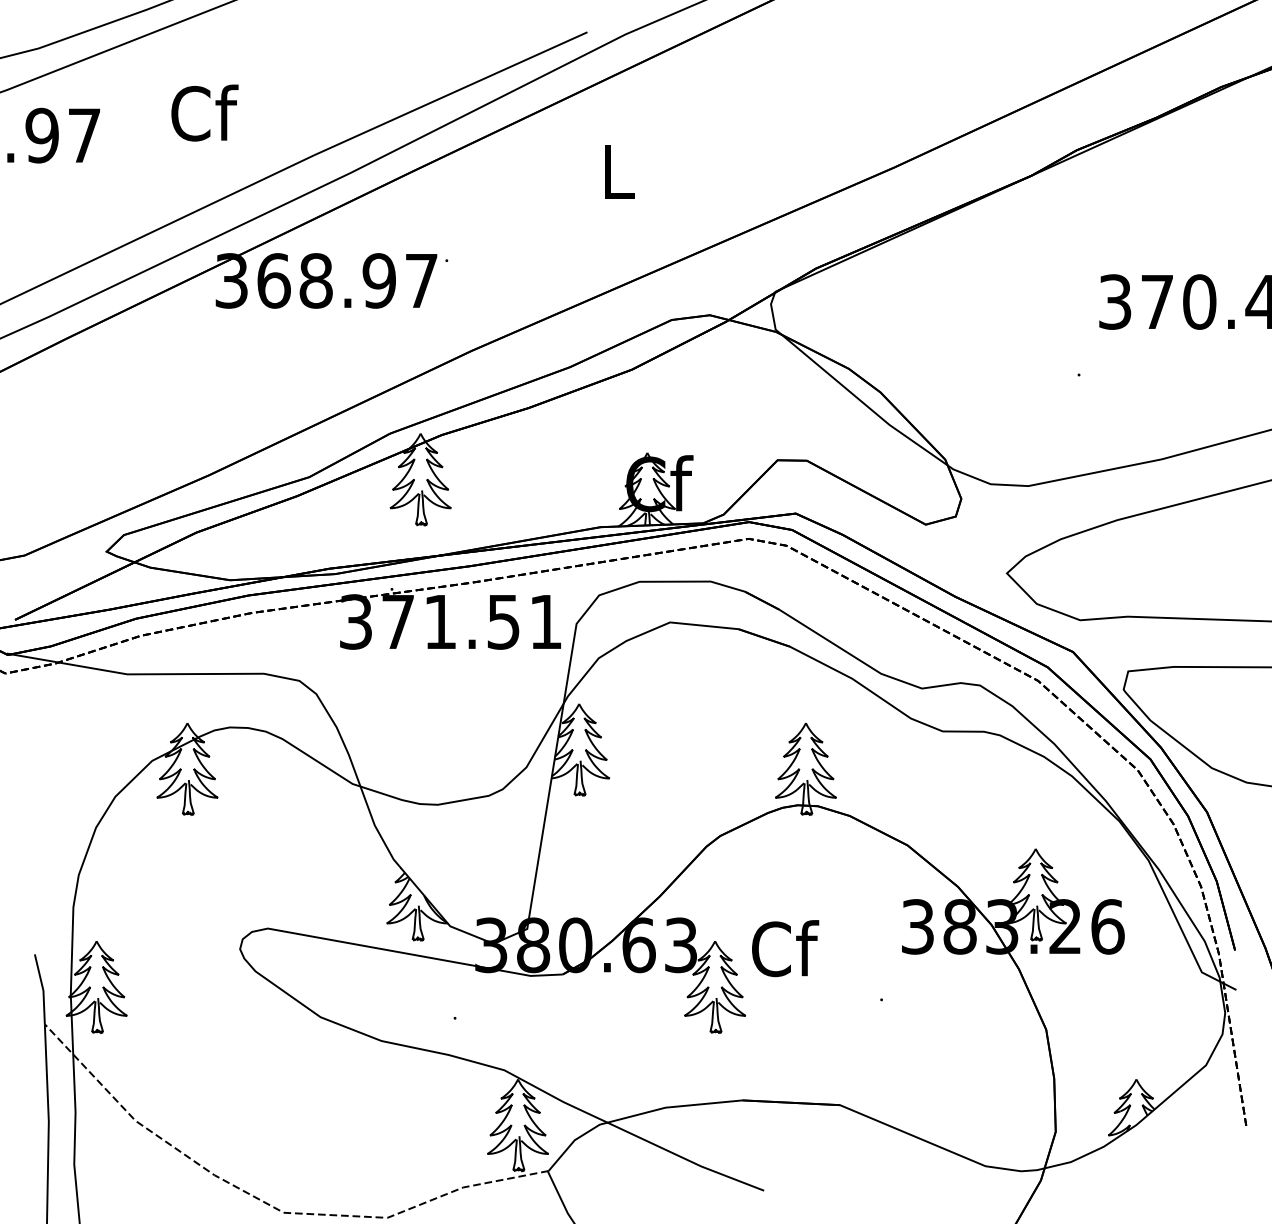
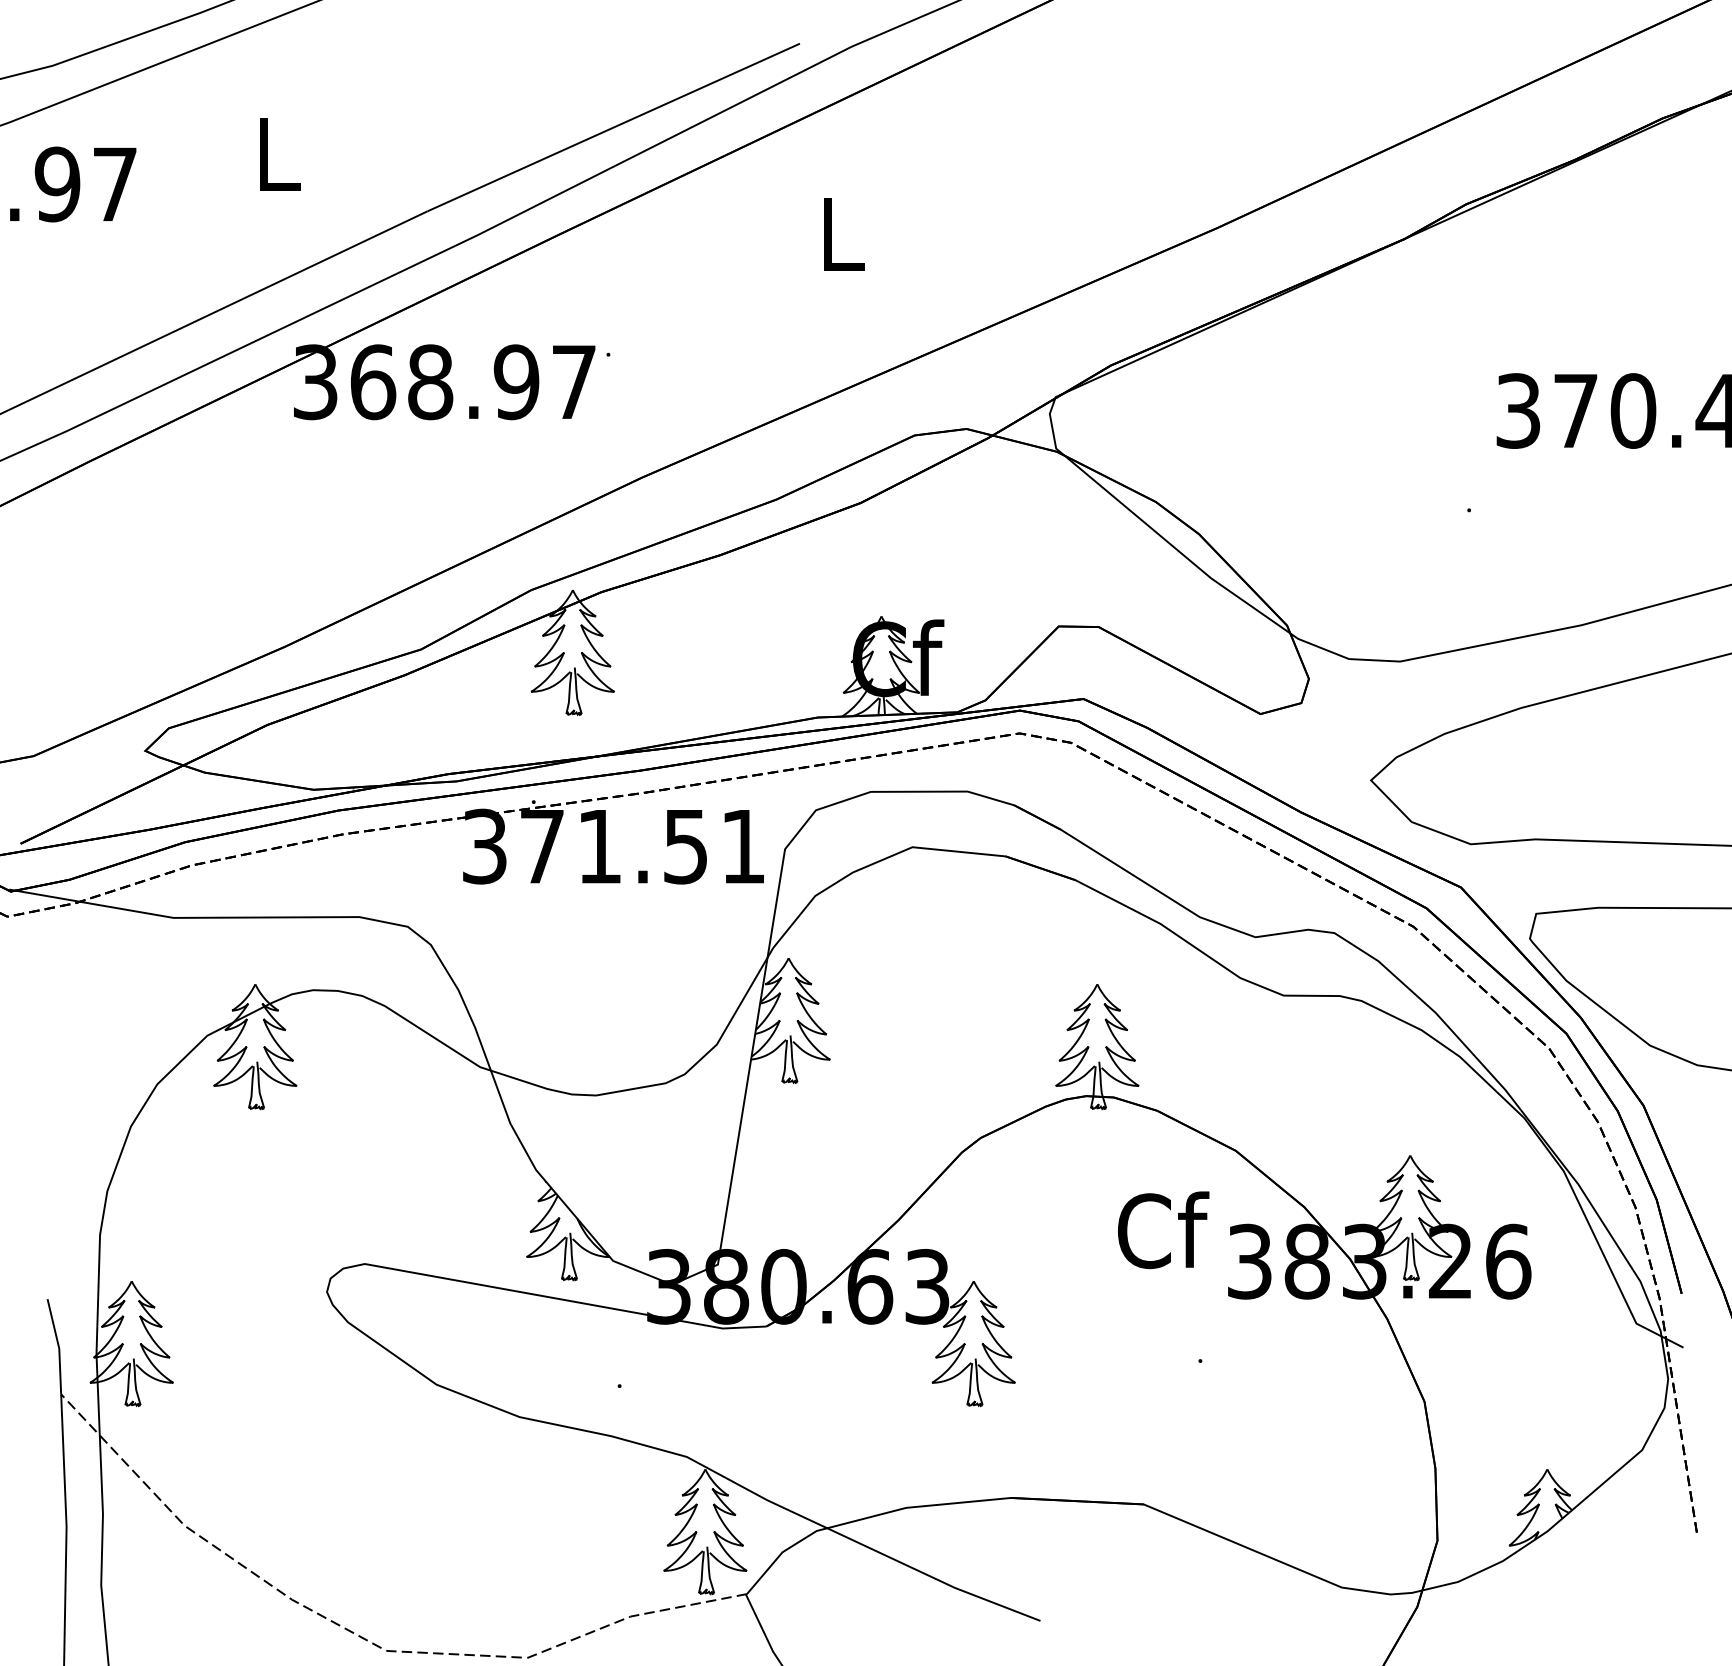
text: (204, 112) -> (278, 153), Cf -> L
text: (785, 948) -> (1163, 1230), moved

